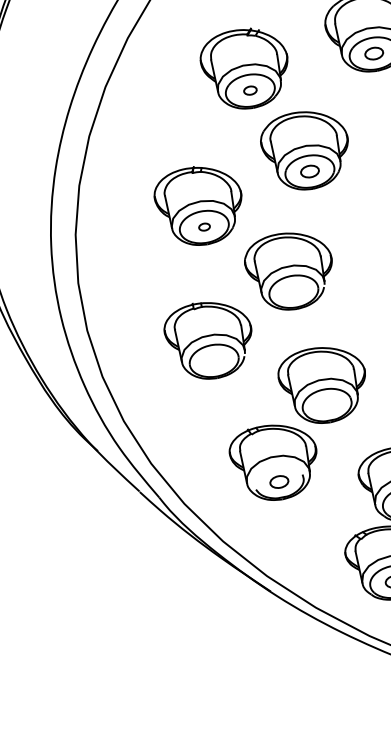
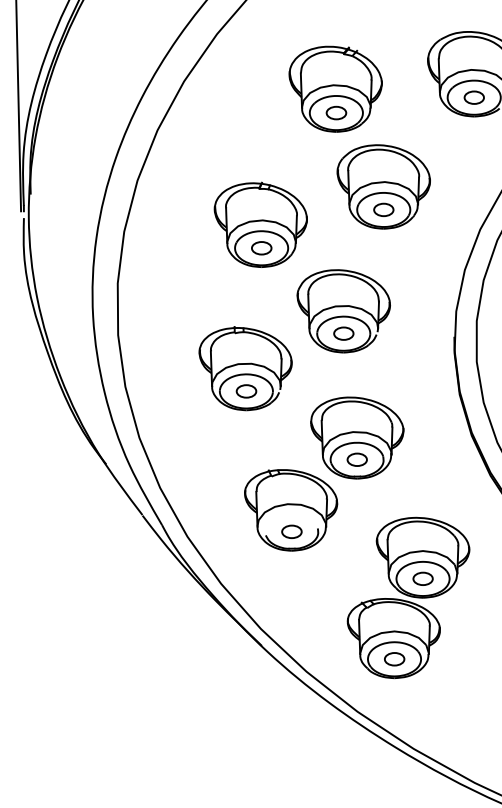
part: (250, 90) -> (336, 112), size x1.43
part: (204, 227) -> (261, 248), size x1.67
part: (293, 291) -> (343, 333), added
part: (214, 360) -> (246, 391), added
part: (326, 404) -> (356, 459), added

